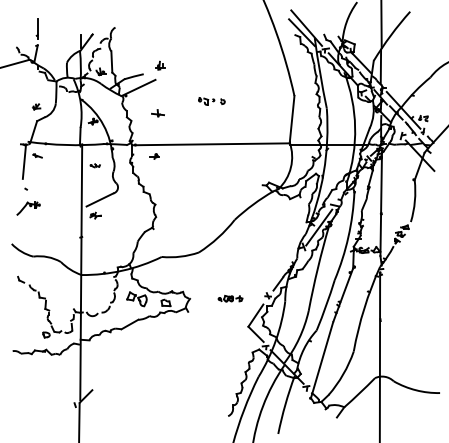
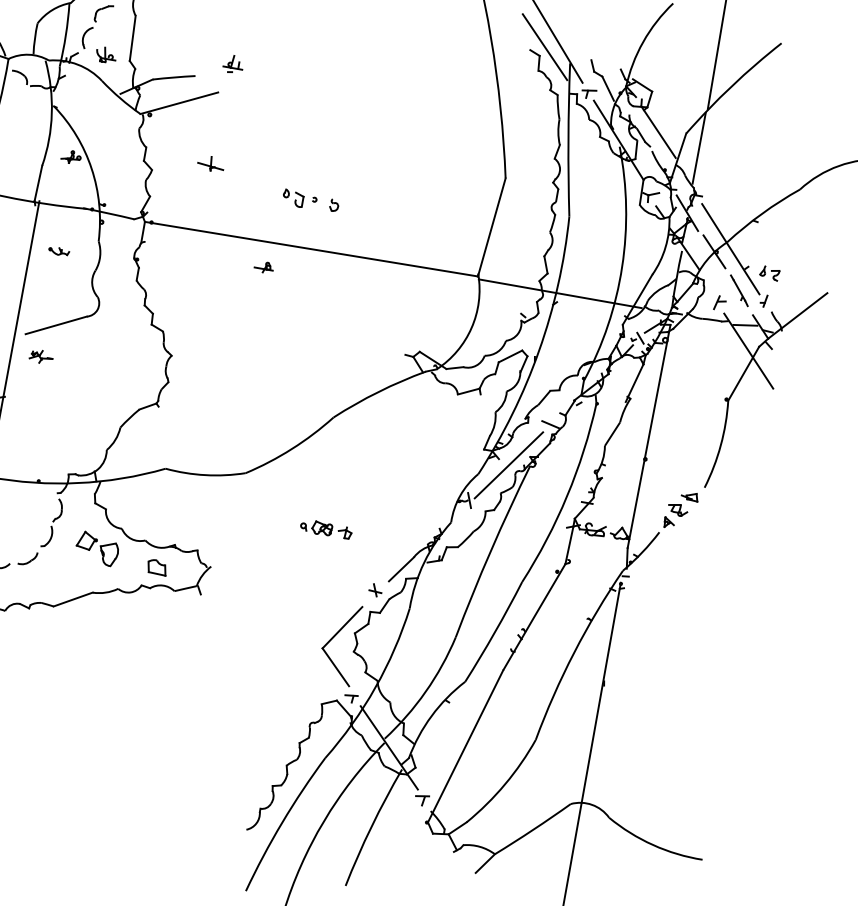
part: (211, 101) -> (310, 201), moved
part: (154, 156) -> (263, 267), moved
part: (230, 298) -> (326, 528), moved

